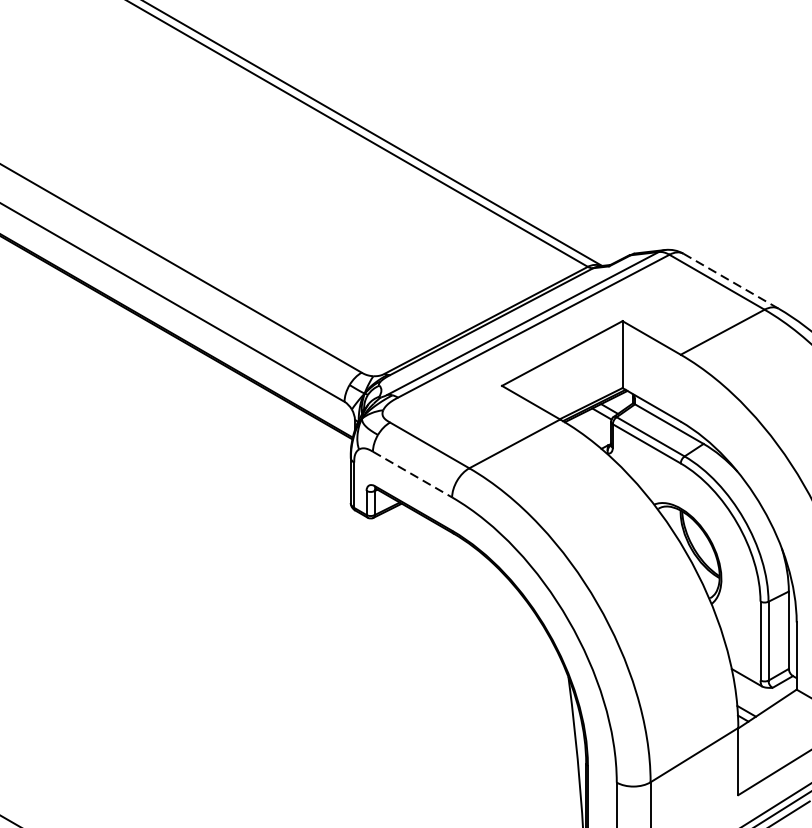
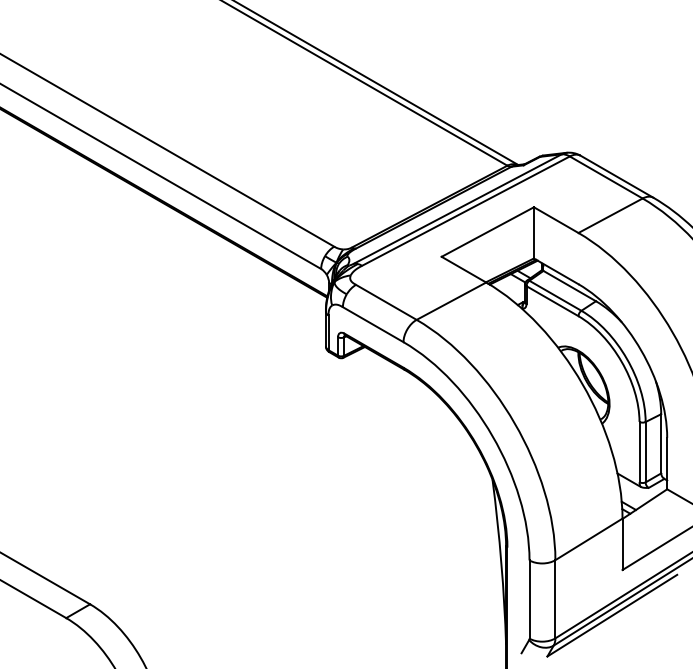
line: (731, 280) -> (617, 176), dashed -> solid
line: (412, 474) -> (373, 324), dashed -> solid

